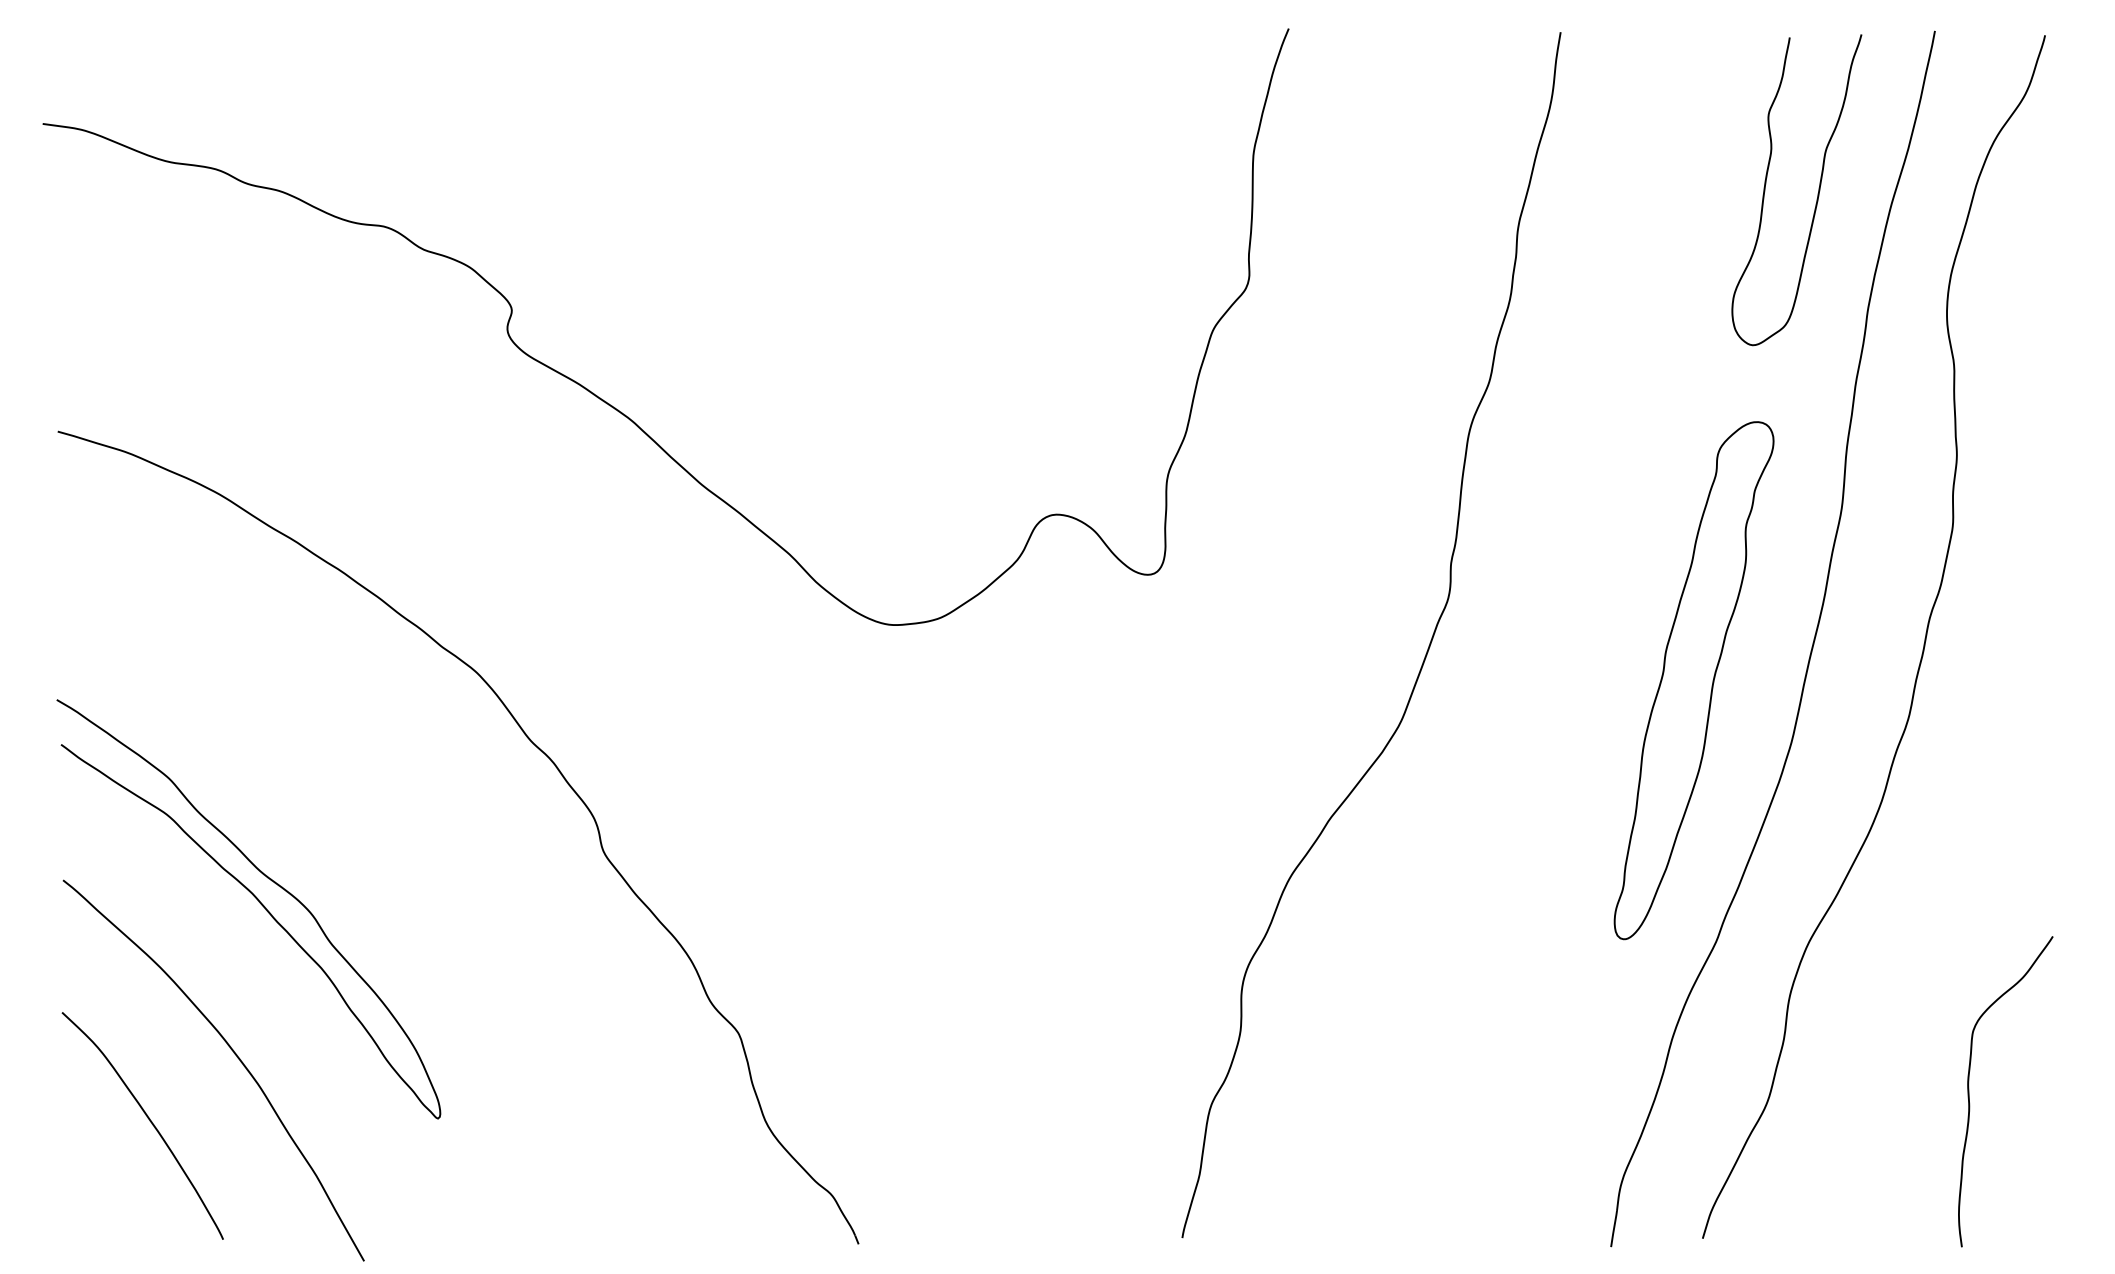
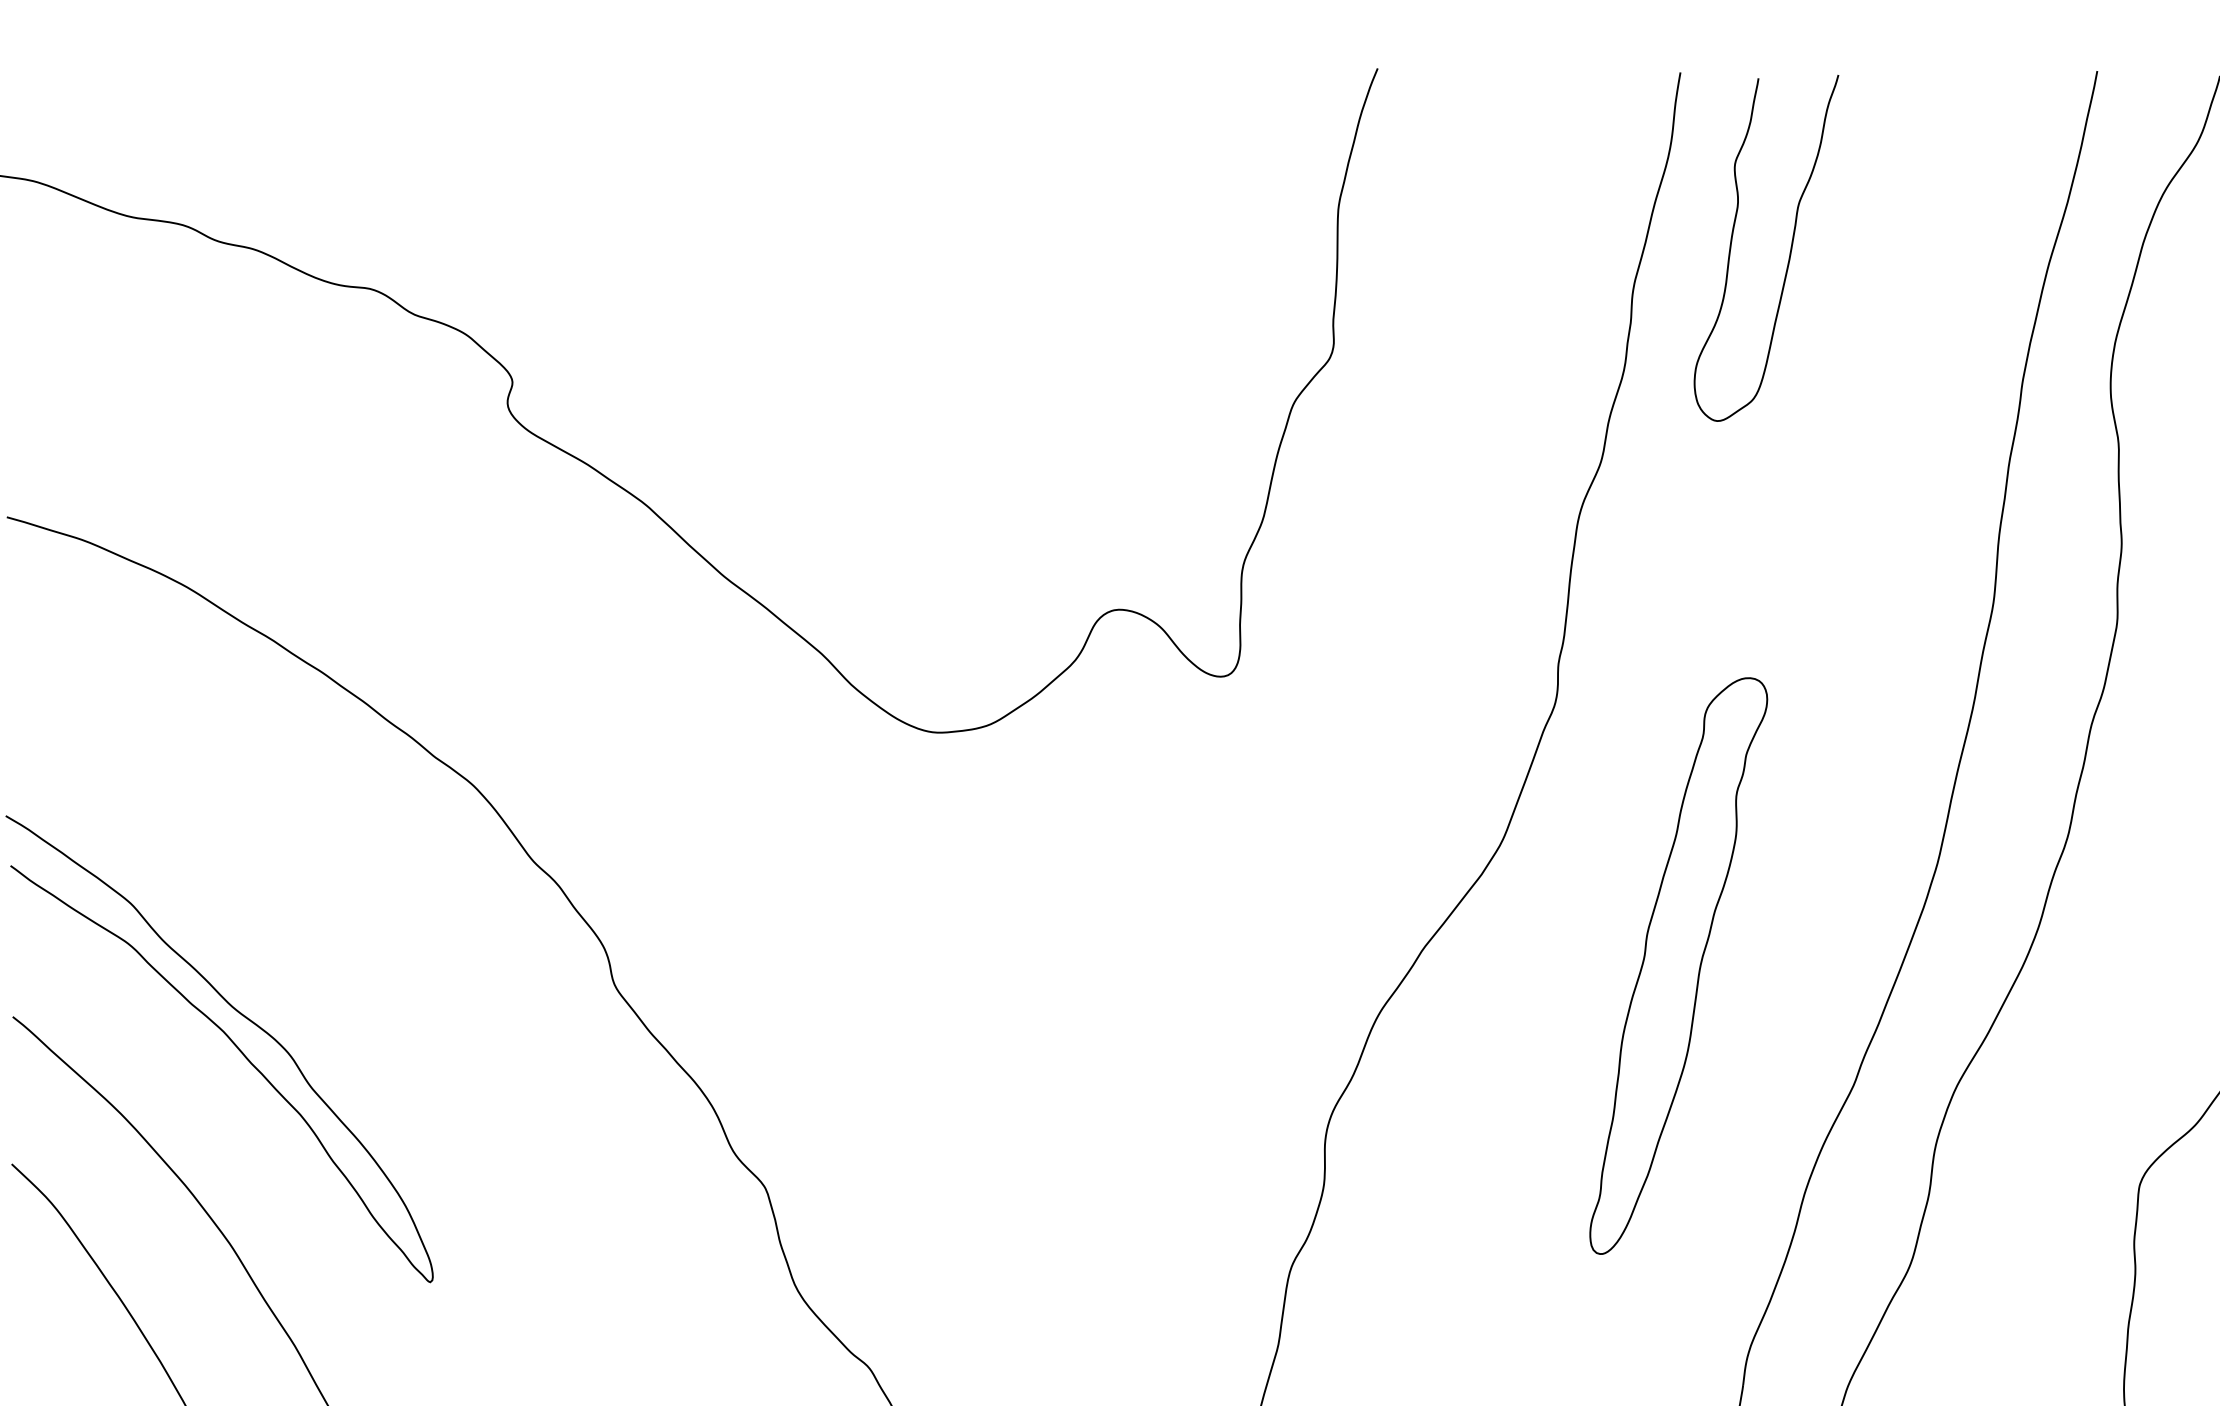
curve: (1817, 193) -> (1789, 252), moved
part: (1693, 680) -> (1678, 965), moved

